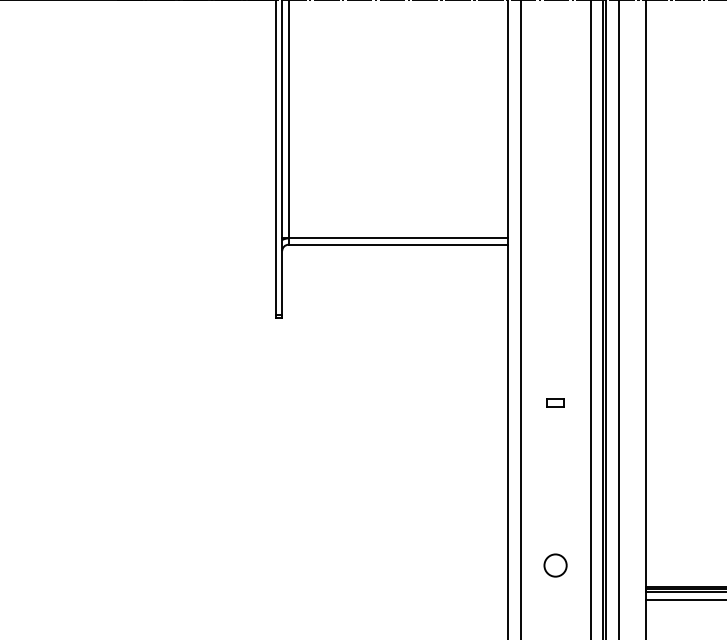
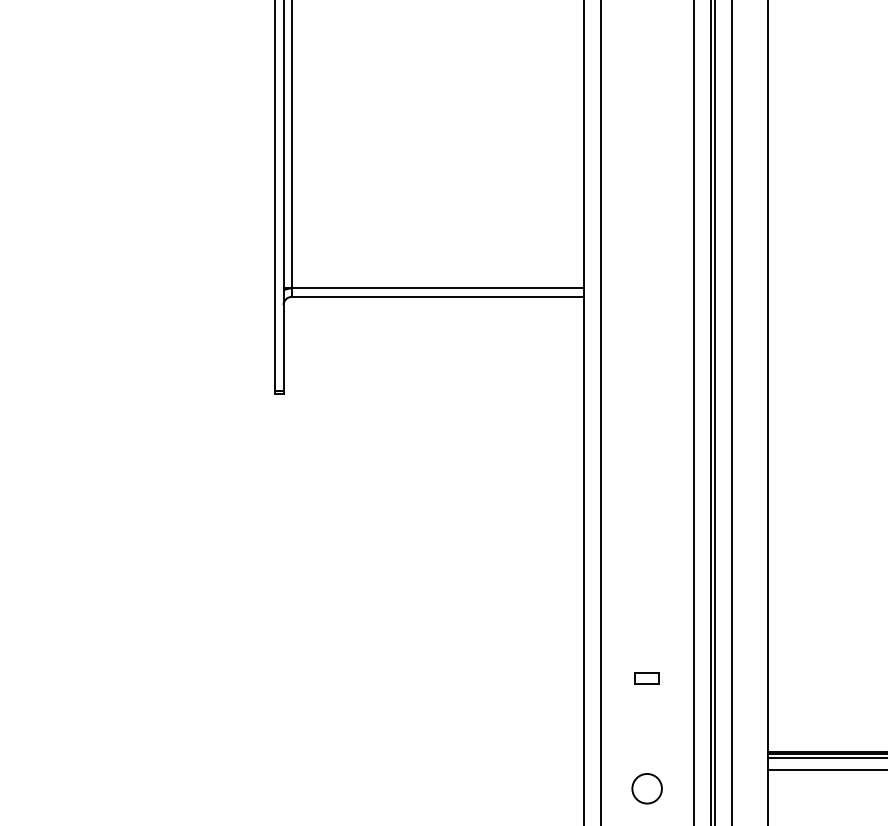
part: (555, 402) -> (647, 678), moved
circle: (555, 565) -> (647, 788), moved

